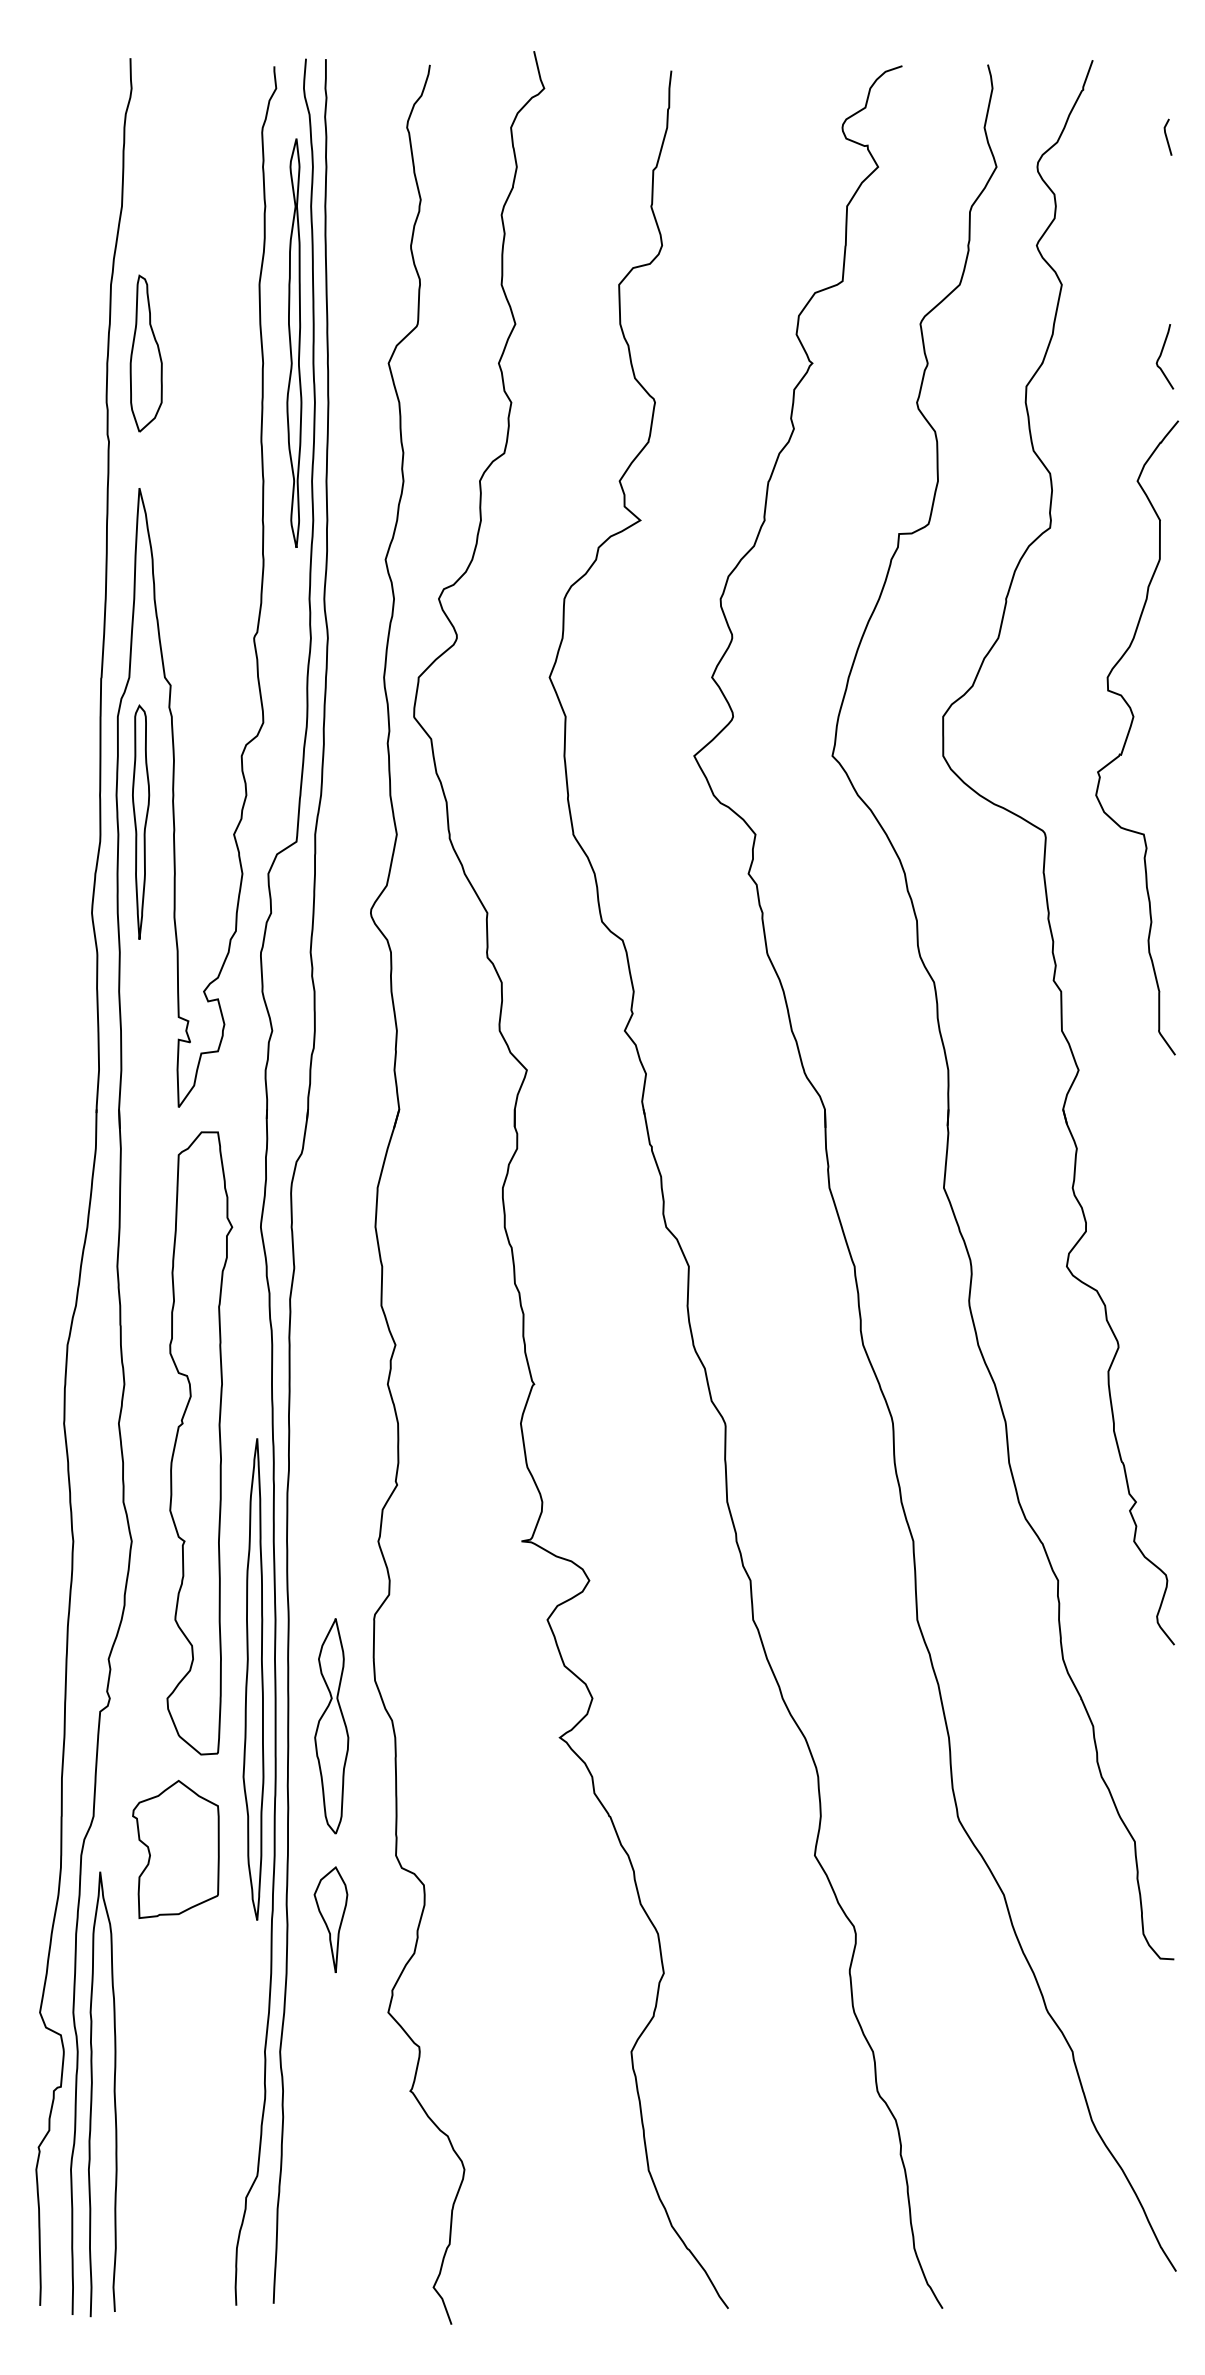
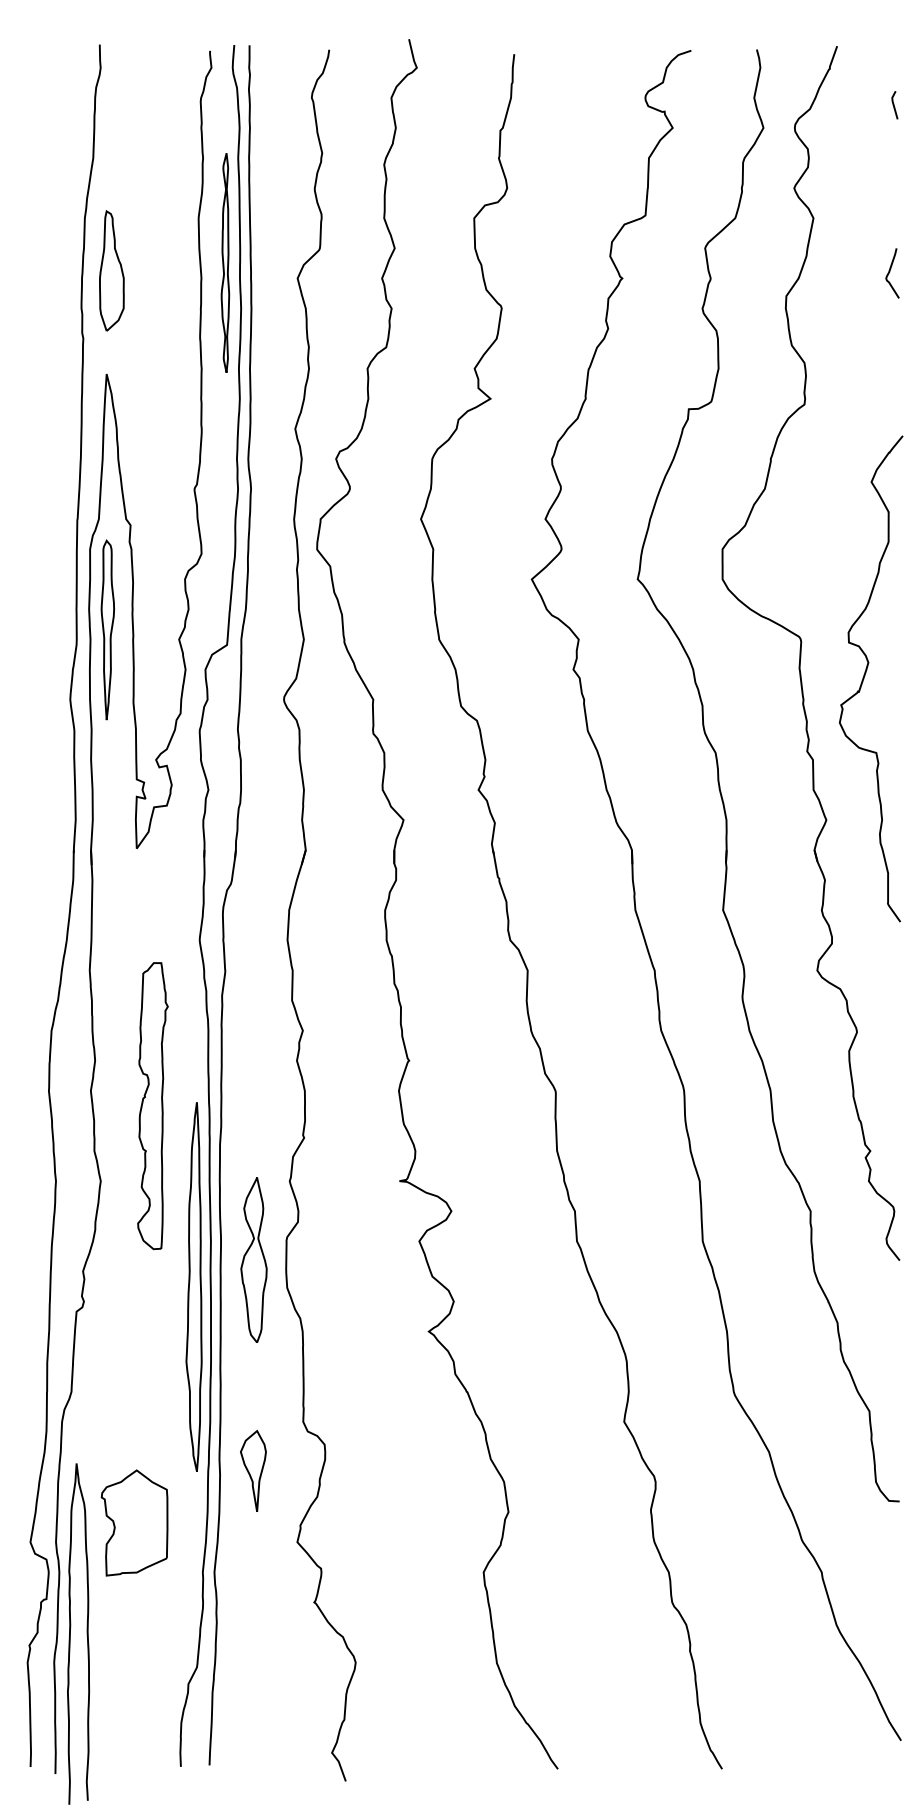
part: (294, 342) -> (225, 262), size x0.7
curve: (1129, 733) -> (865, 675), moved
part: (199, 1443) -> (152, 1106), size x0.6
part: (331, 1726) -> (253, 1260), moved
part: (175, 1848) -> (134, 1522), moved
curve: (92, 2094) -> (70, 1634), moved

